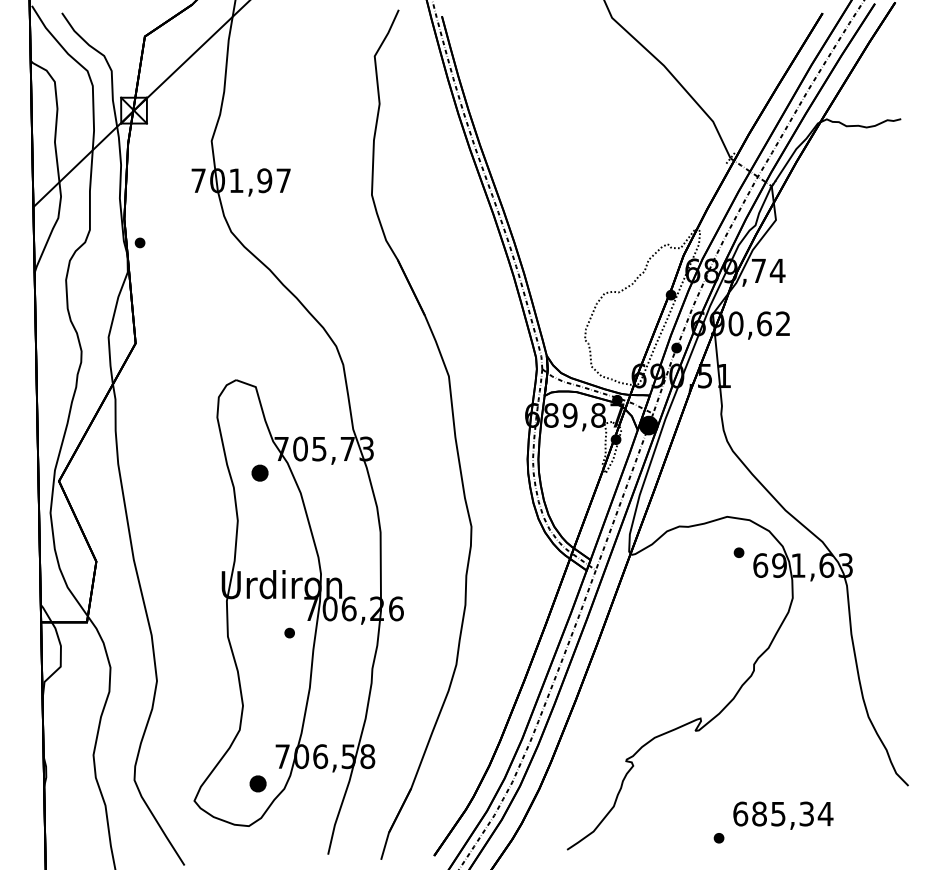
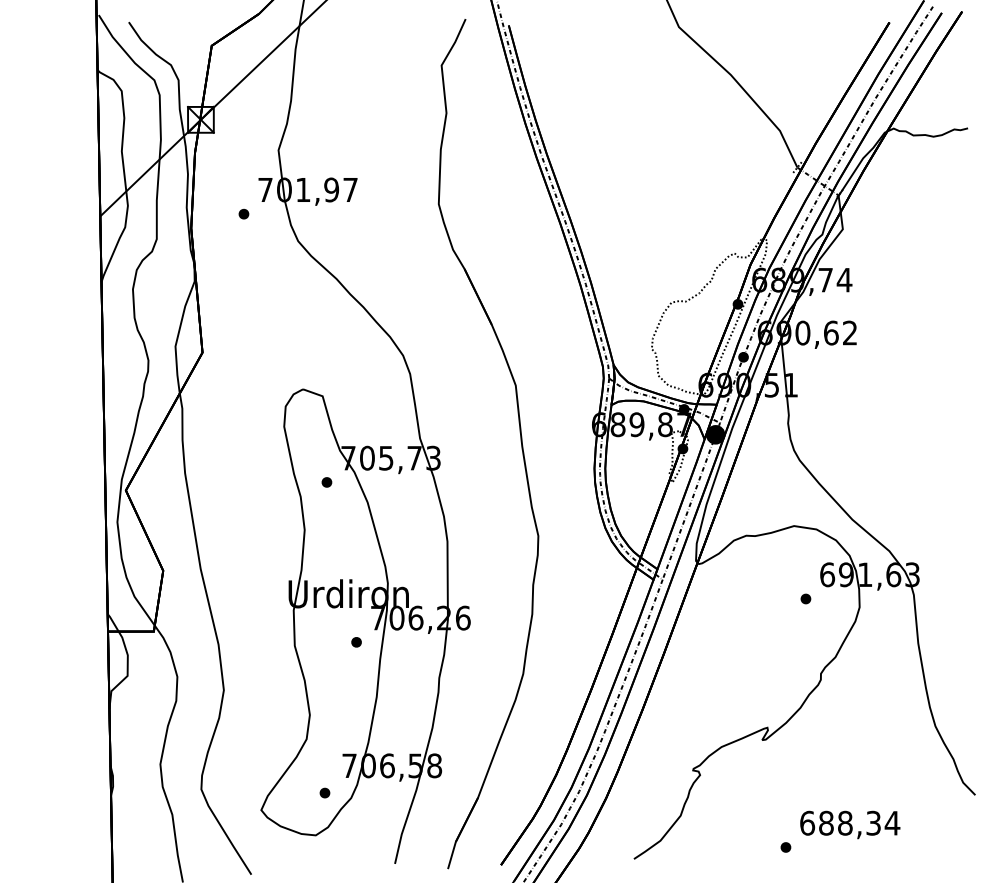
part: (139, 242) -> (243, 213), moved
part: (259, 473) -> (326, 482), size x0.62
part: (738, 552) -> (805, 598), moved
part: (257, 783) -> (324, 792), size x0.62
text: (778, 813) -> (845, 822), 685,34 -> 688,34

